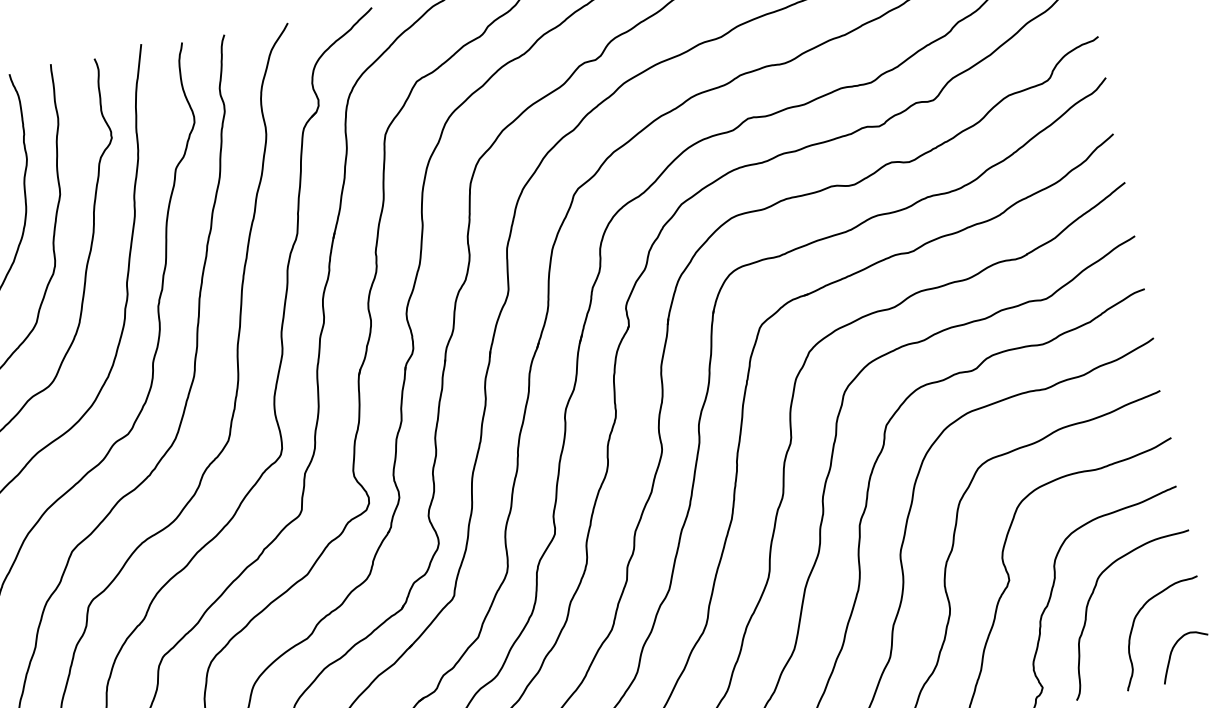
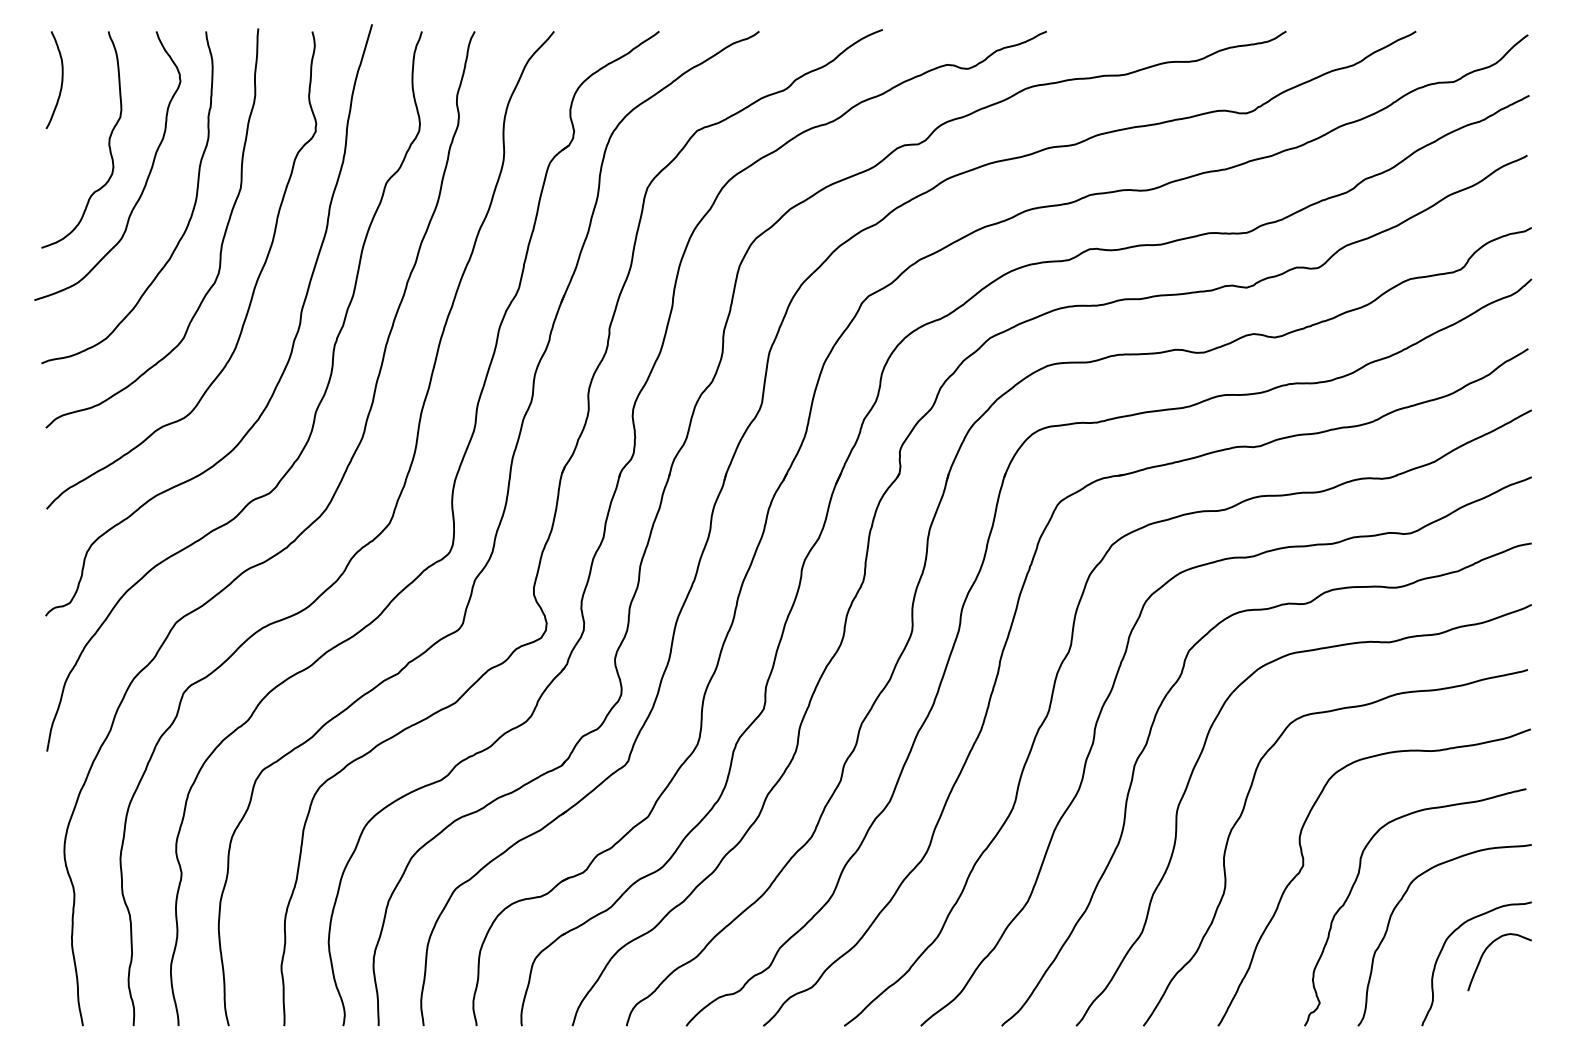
curve: (1171, 653) -> (1483, 955), moved

